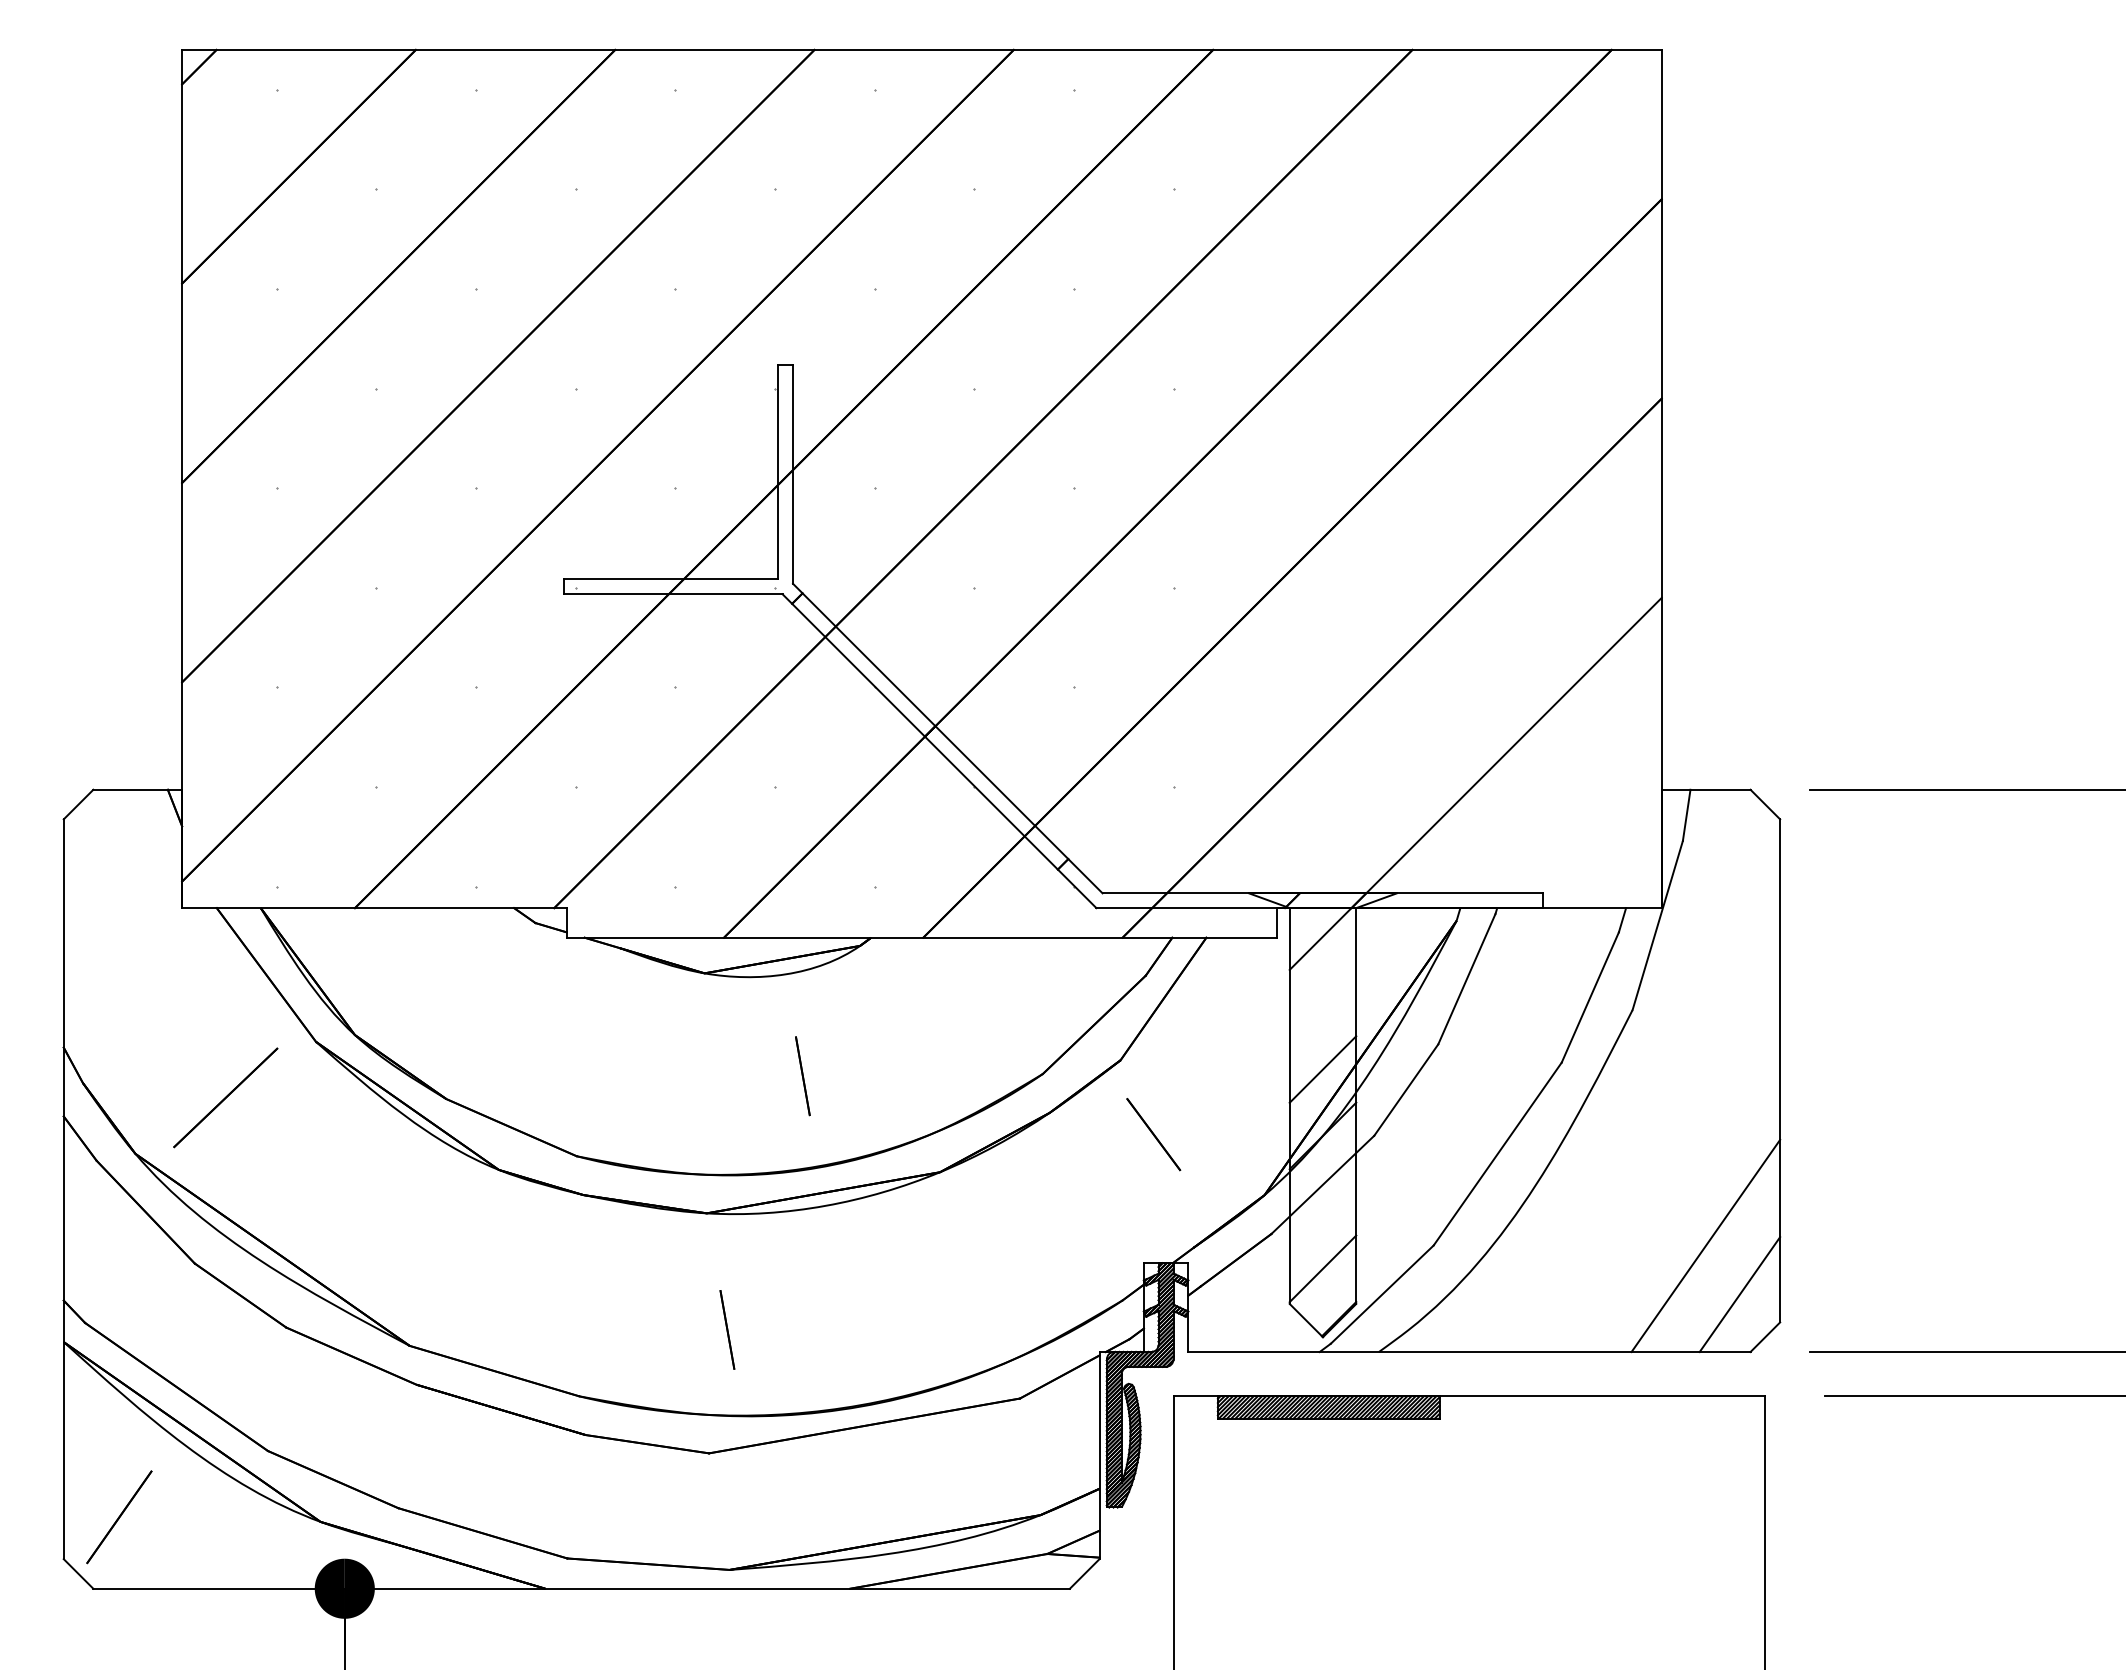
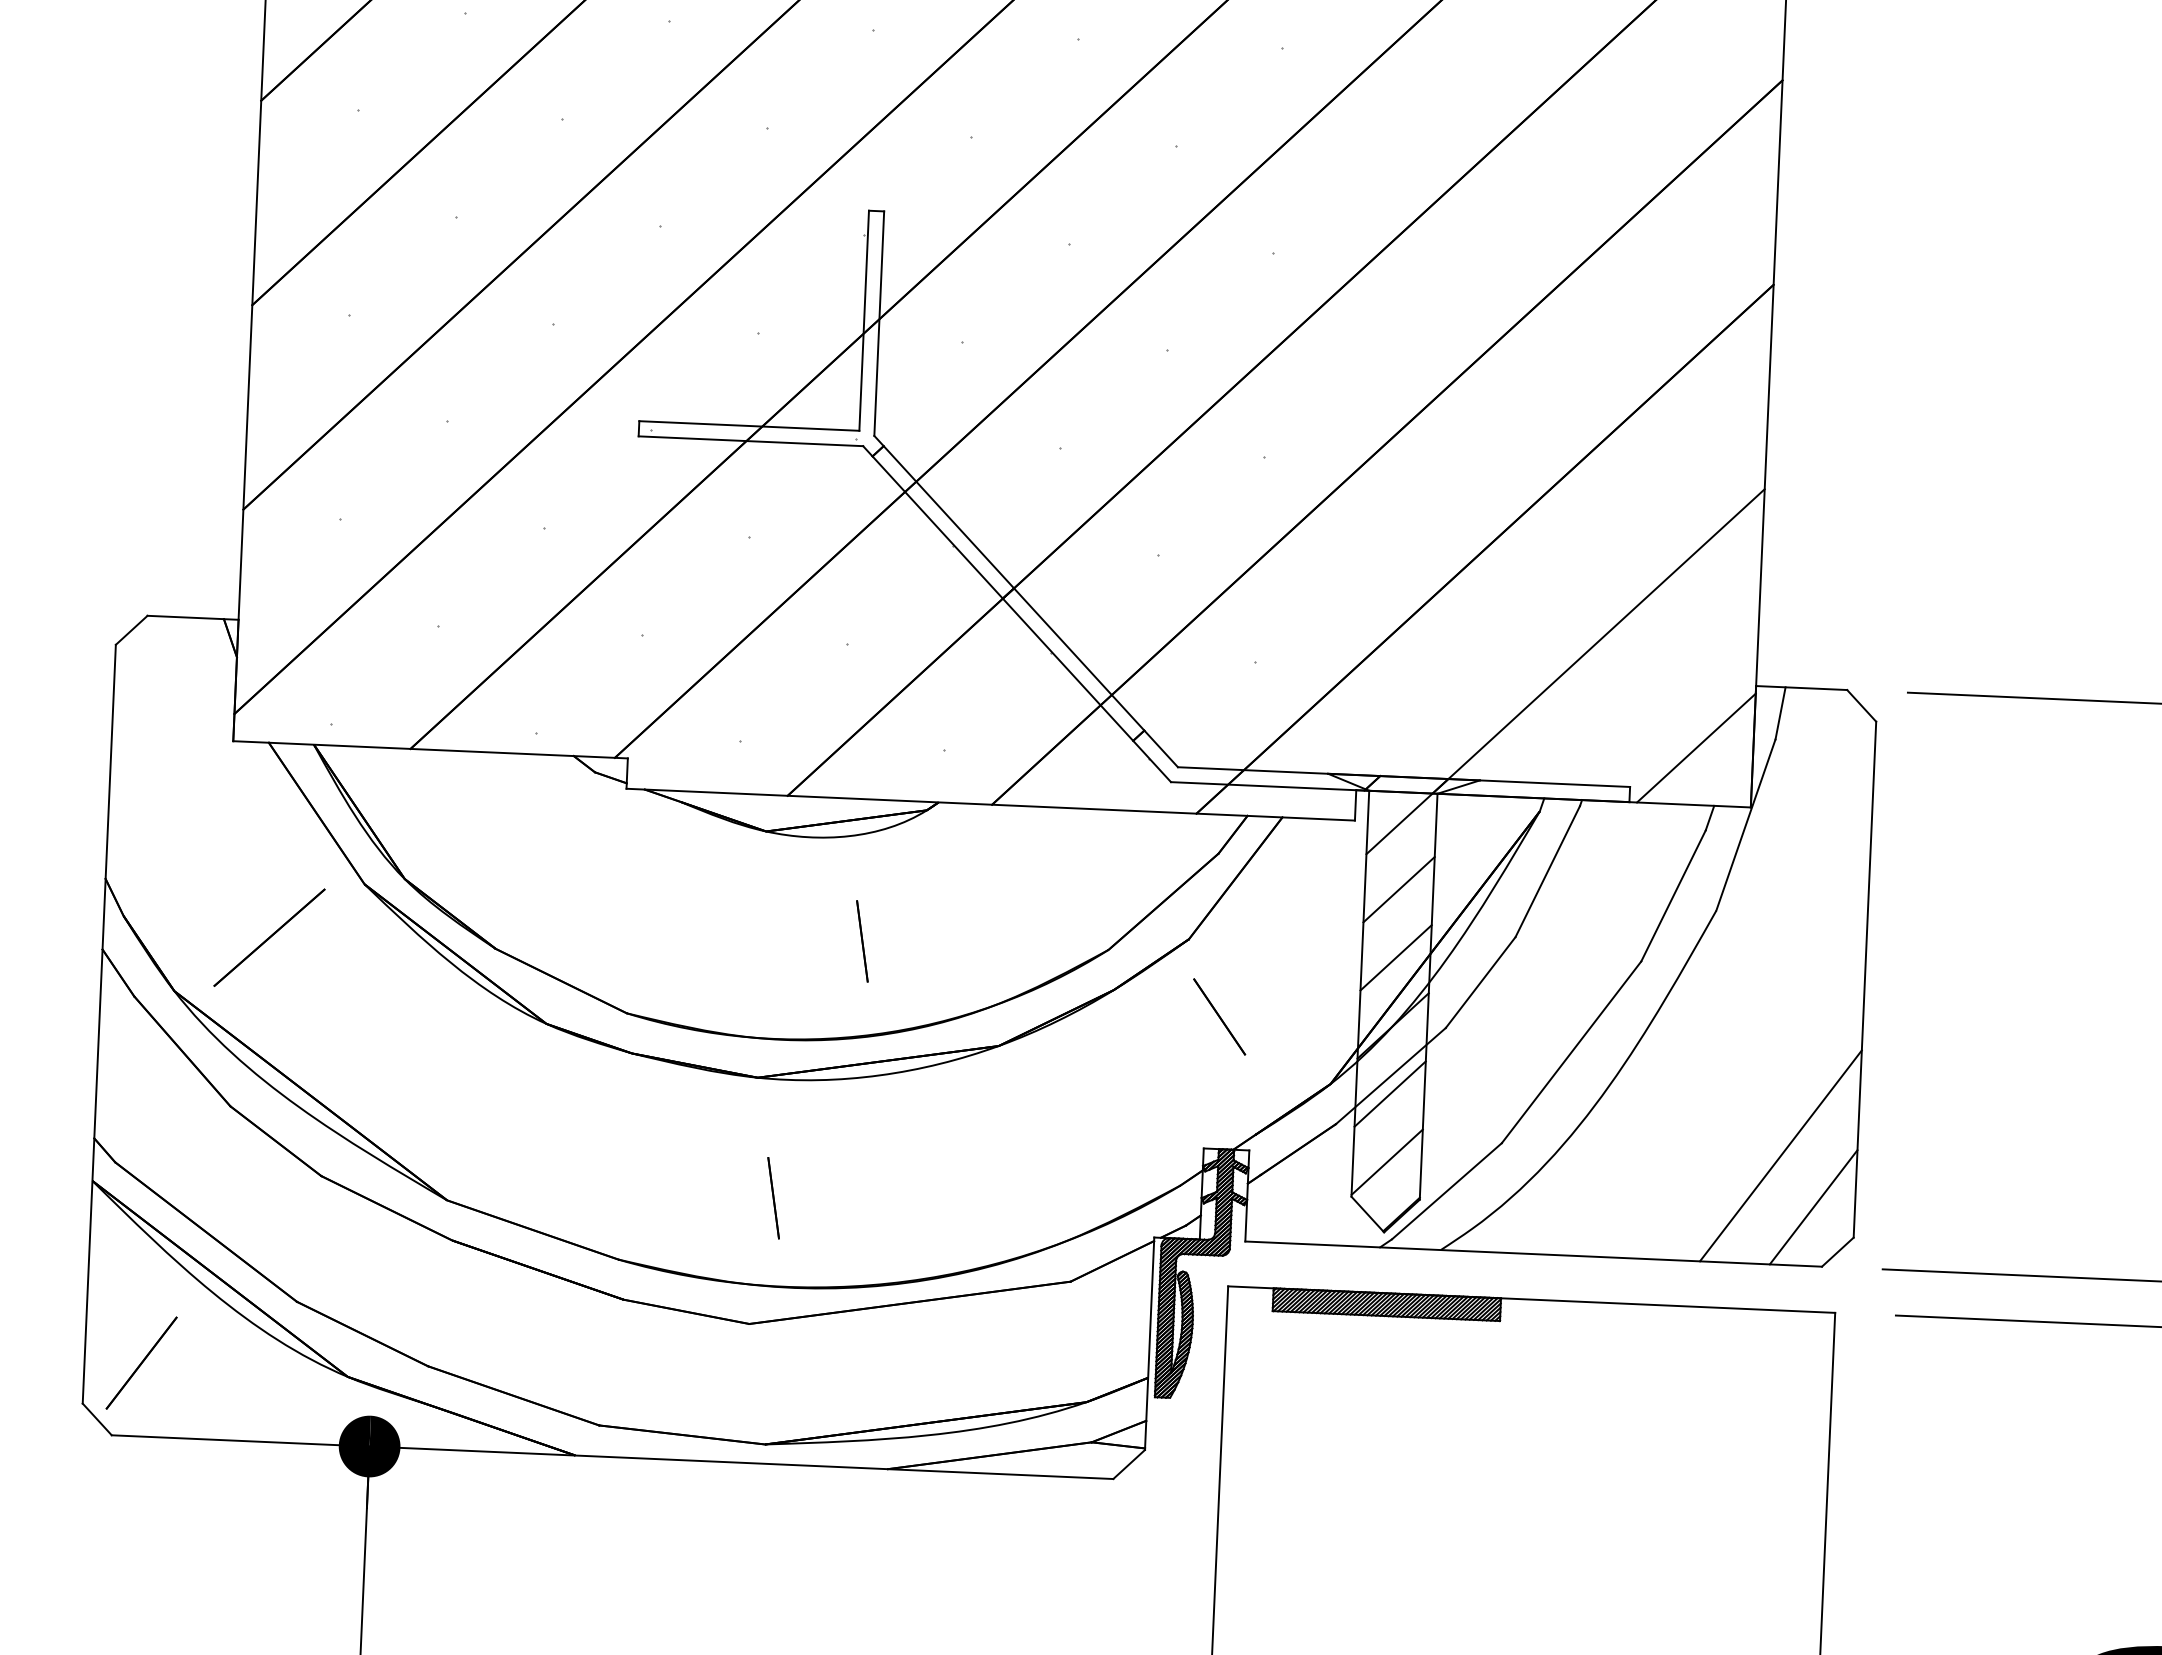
line: (1605, 852) -> (1695, 747), added
line: (1322, 1002) -> (1398, 889), added
line: (1322, 1202) -> (1389, 1094), added

